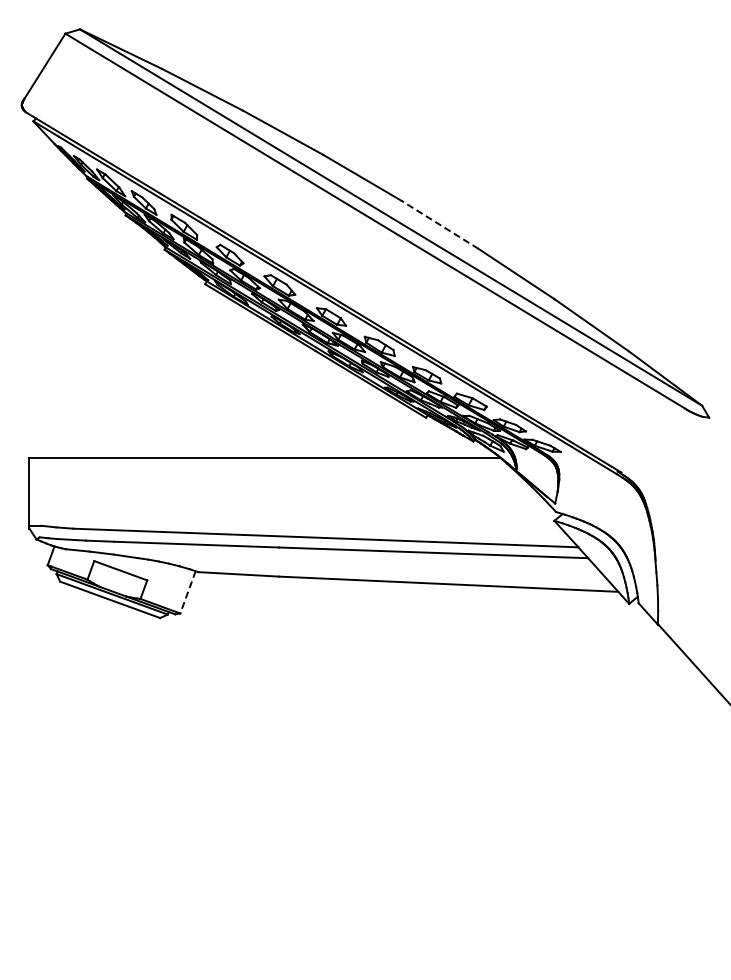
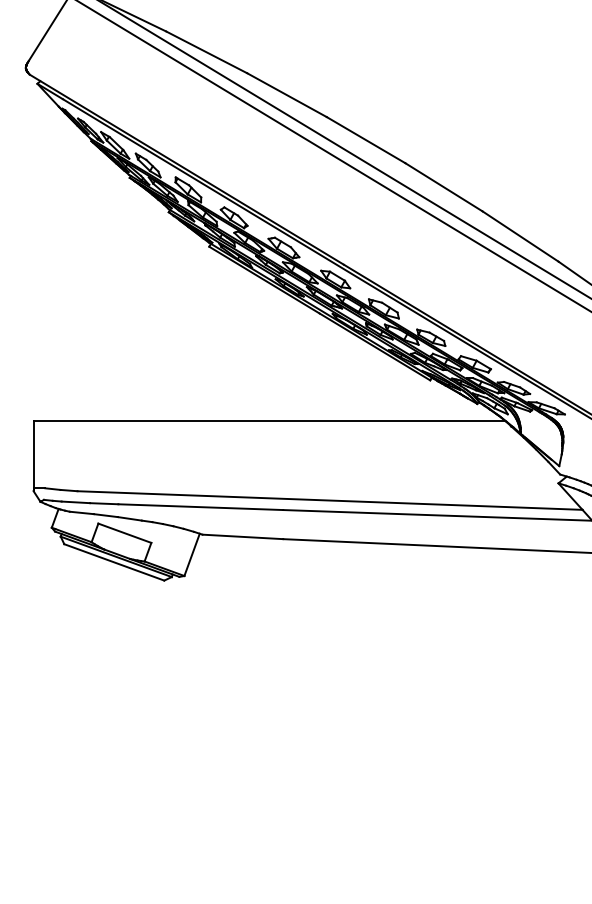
line: (439, 224) -> (443, 187), dashed -> solid
line: (188, 592) -> (192, 555), dashed -> solid

